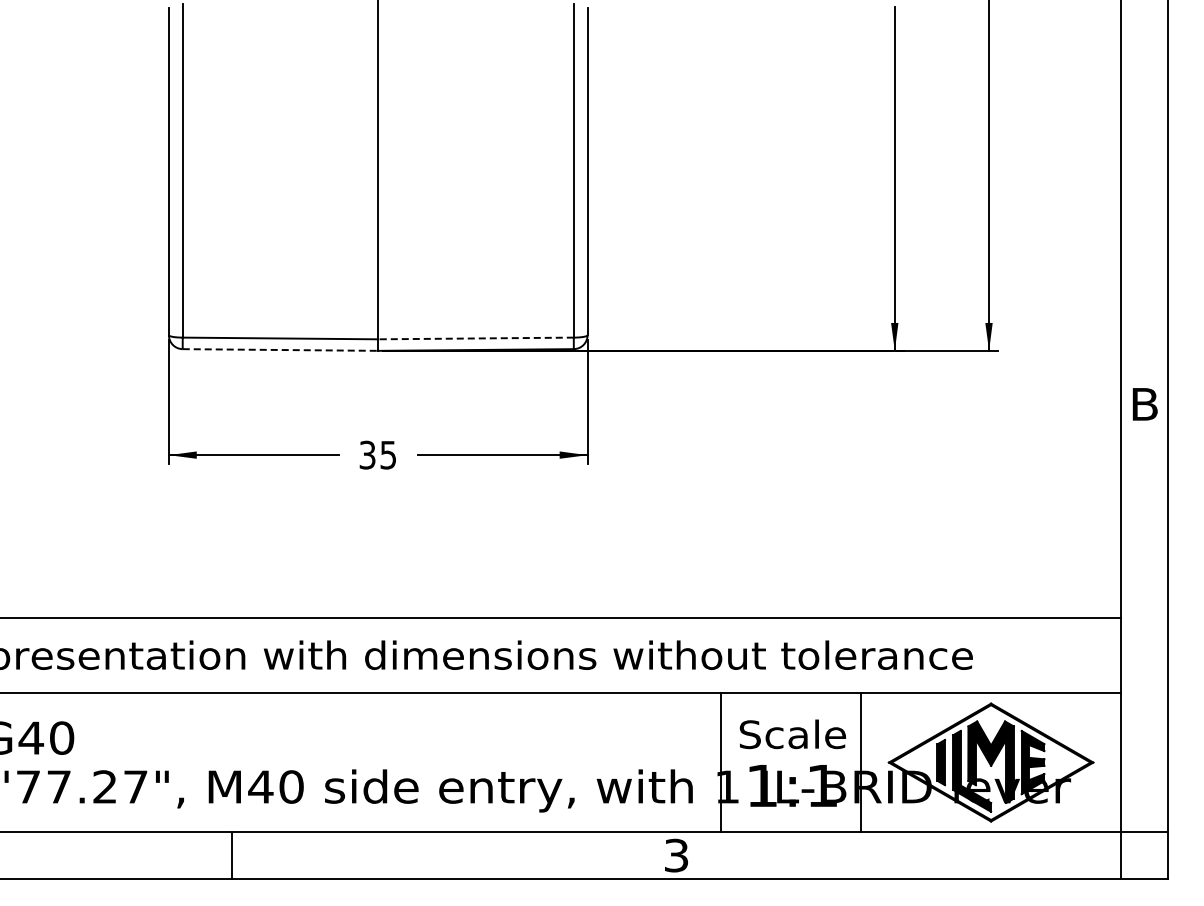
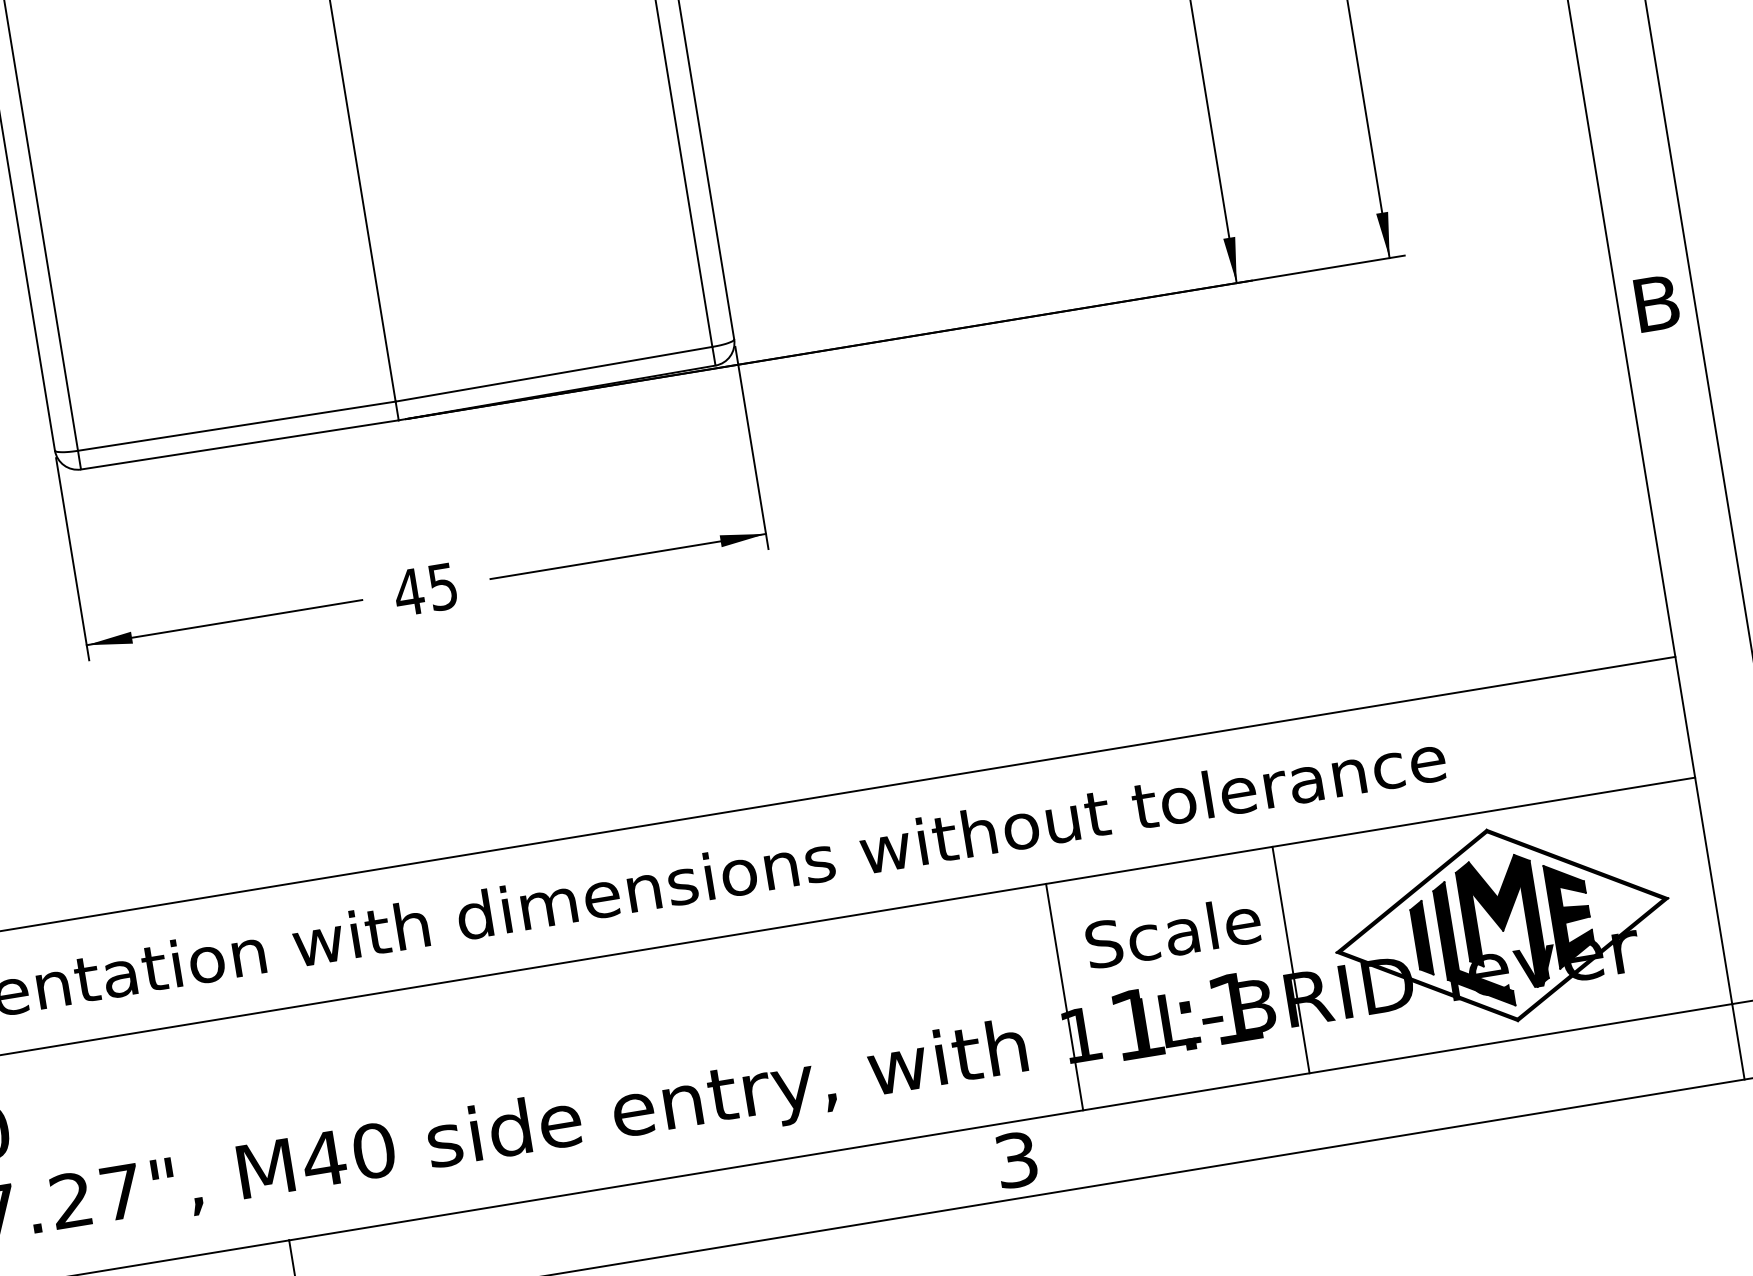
line: (476, 338) -> (554, 374), dashed -> solid
line: (280, 350) -> (240, 445), dashed -> solid
text: (367, 454) -> (408, 591), 35 -> 45

